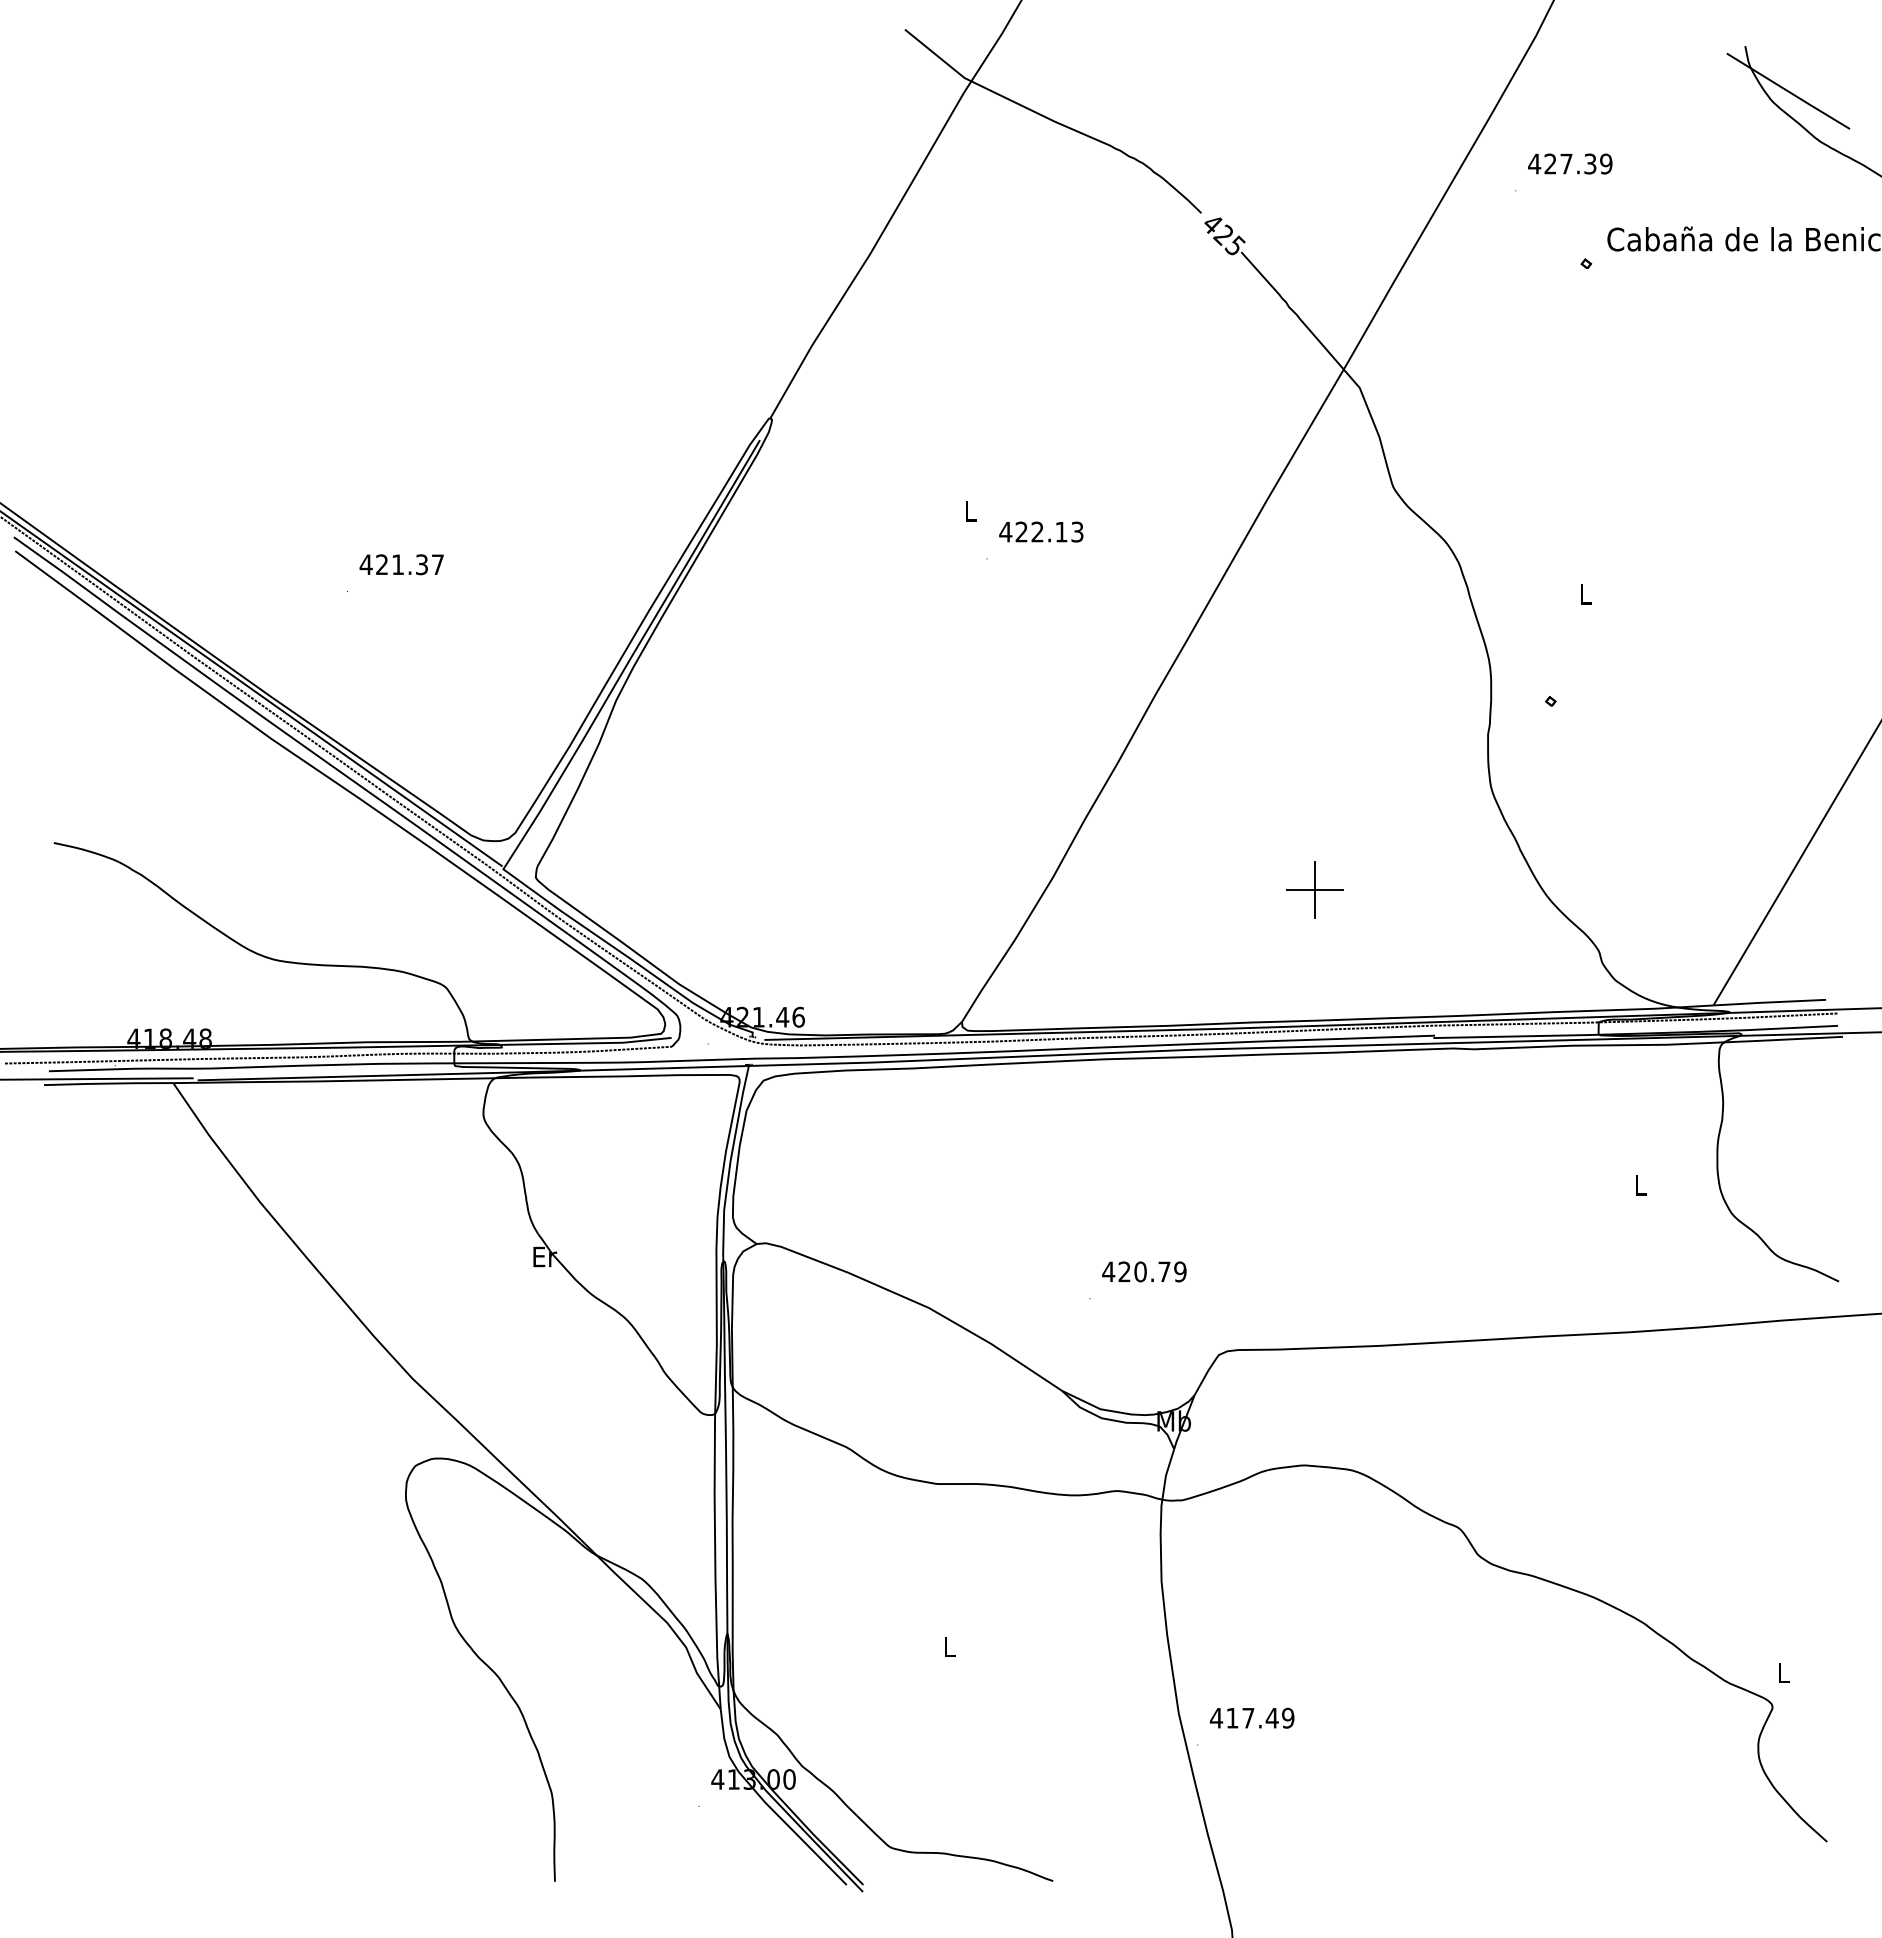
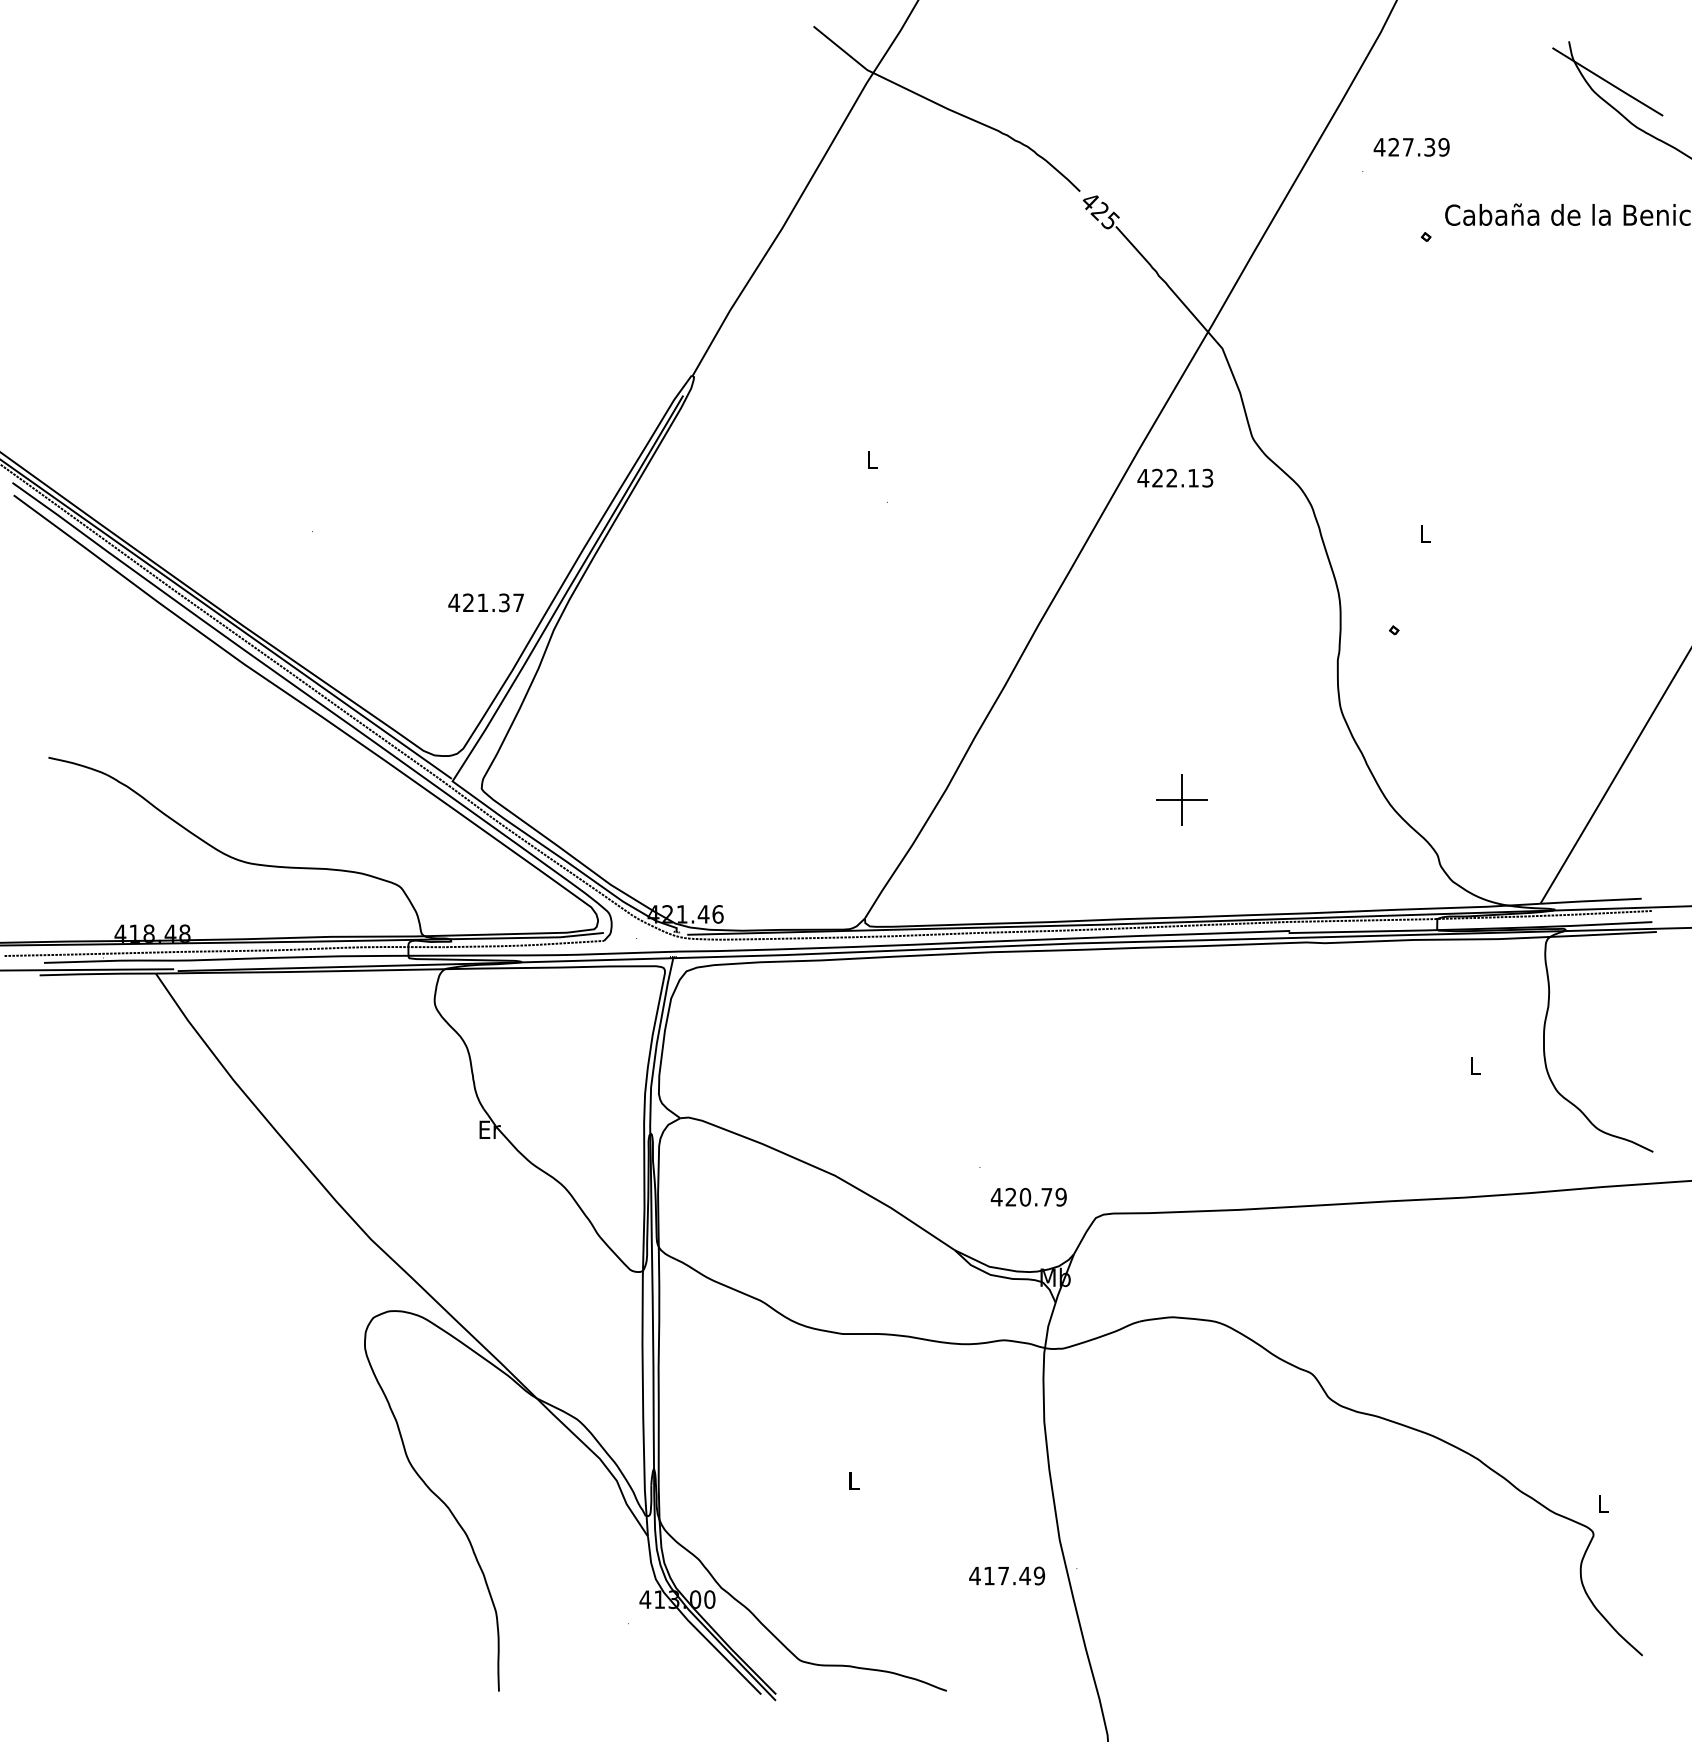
text: (1041, 531) -> (1175, 477), moved
text: (401, 564) -> (485, 602), moved
text: (1144, 1271) -> (1028, 1196), moved
text: (1252, 1717) -> (1007, 1575), moved

